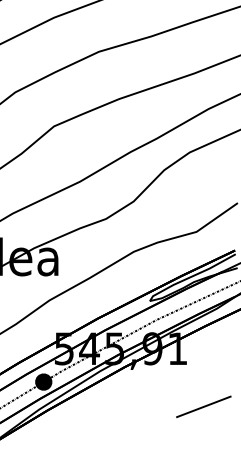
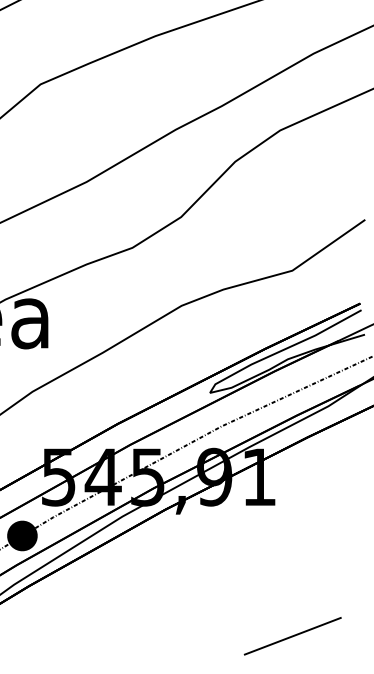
line: (203, 406) -> (292, 635), moved

